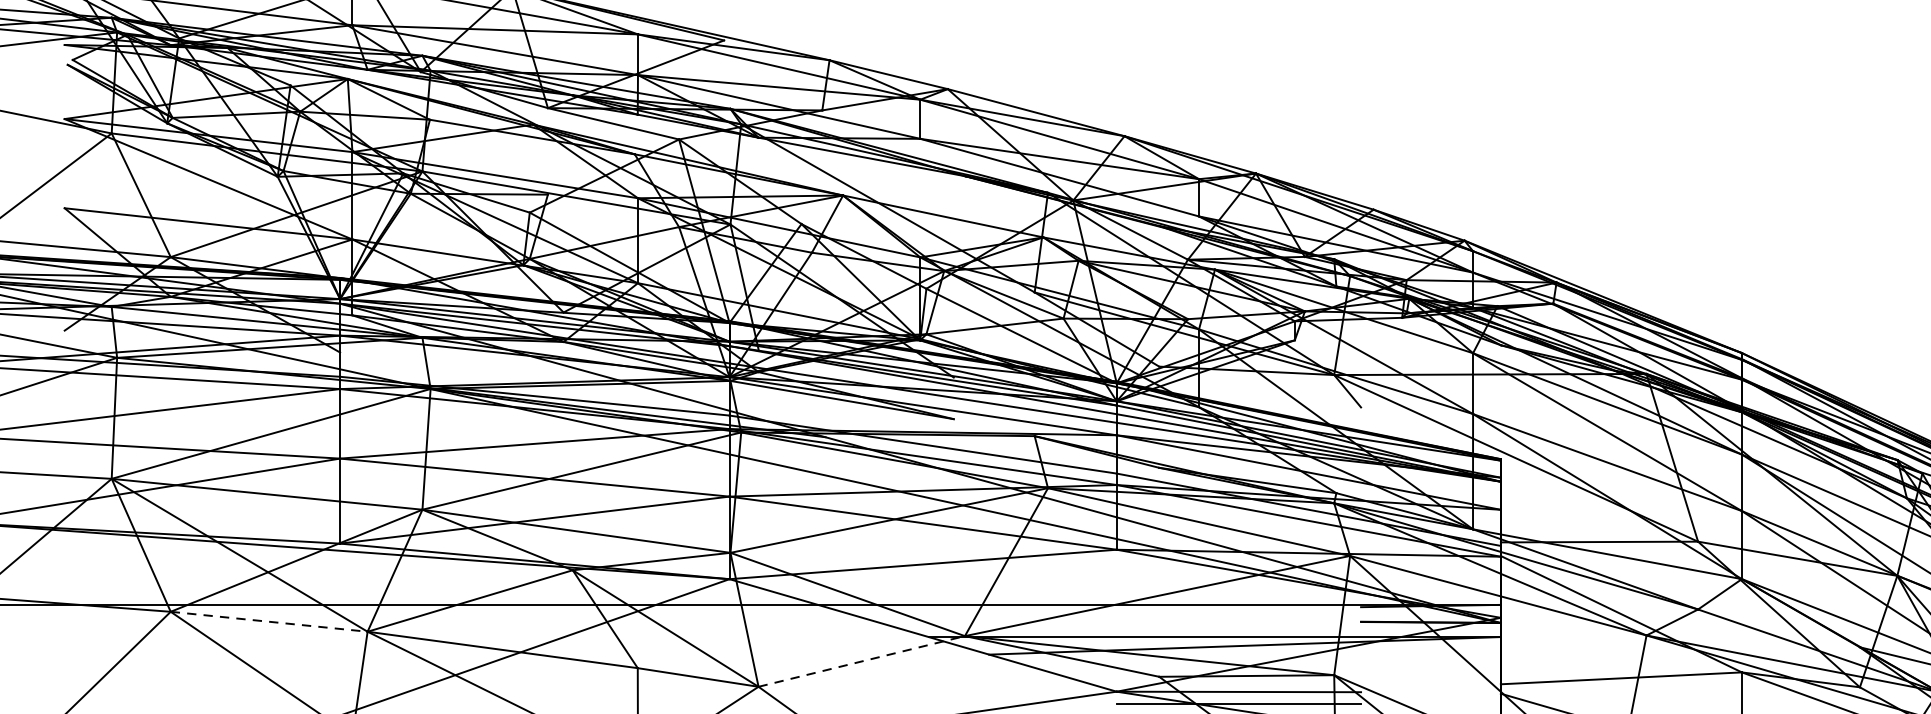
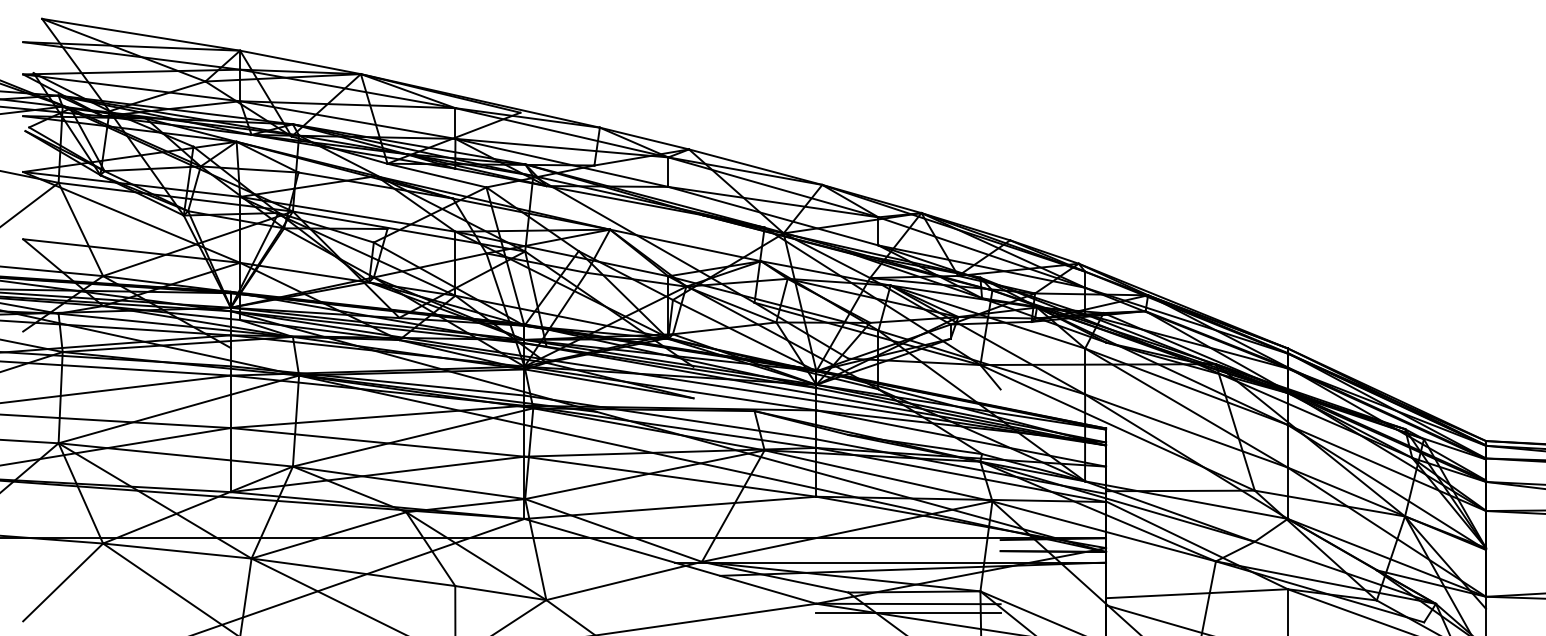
line: (269, 622) -> (177, 551), dashed -> solid
line: (862, 660) -> (624, 580), dashed -> solid

